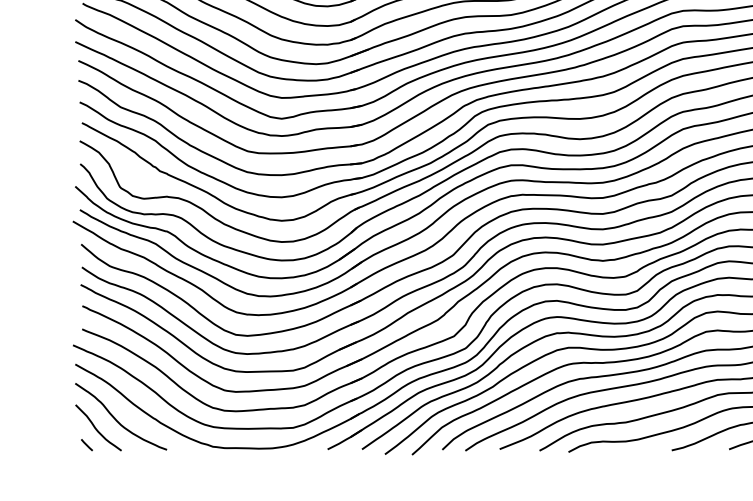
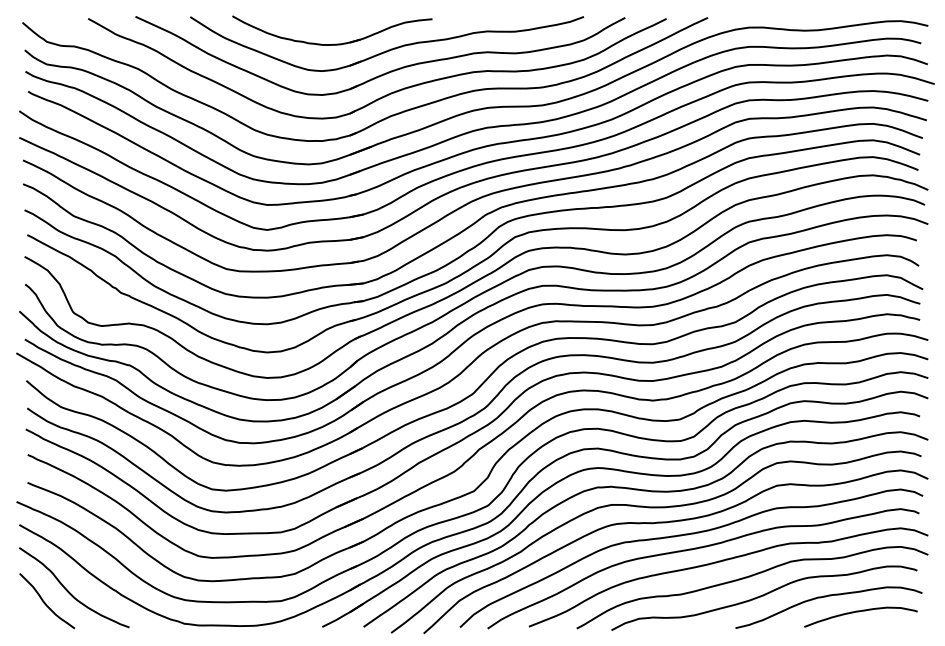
line: (87, 444) -> (33, 621), removed

